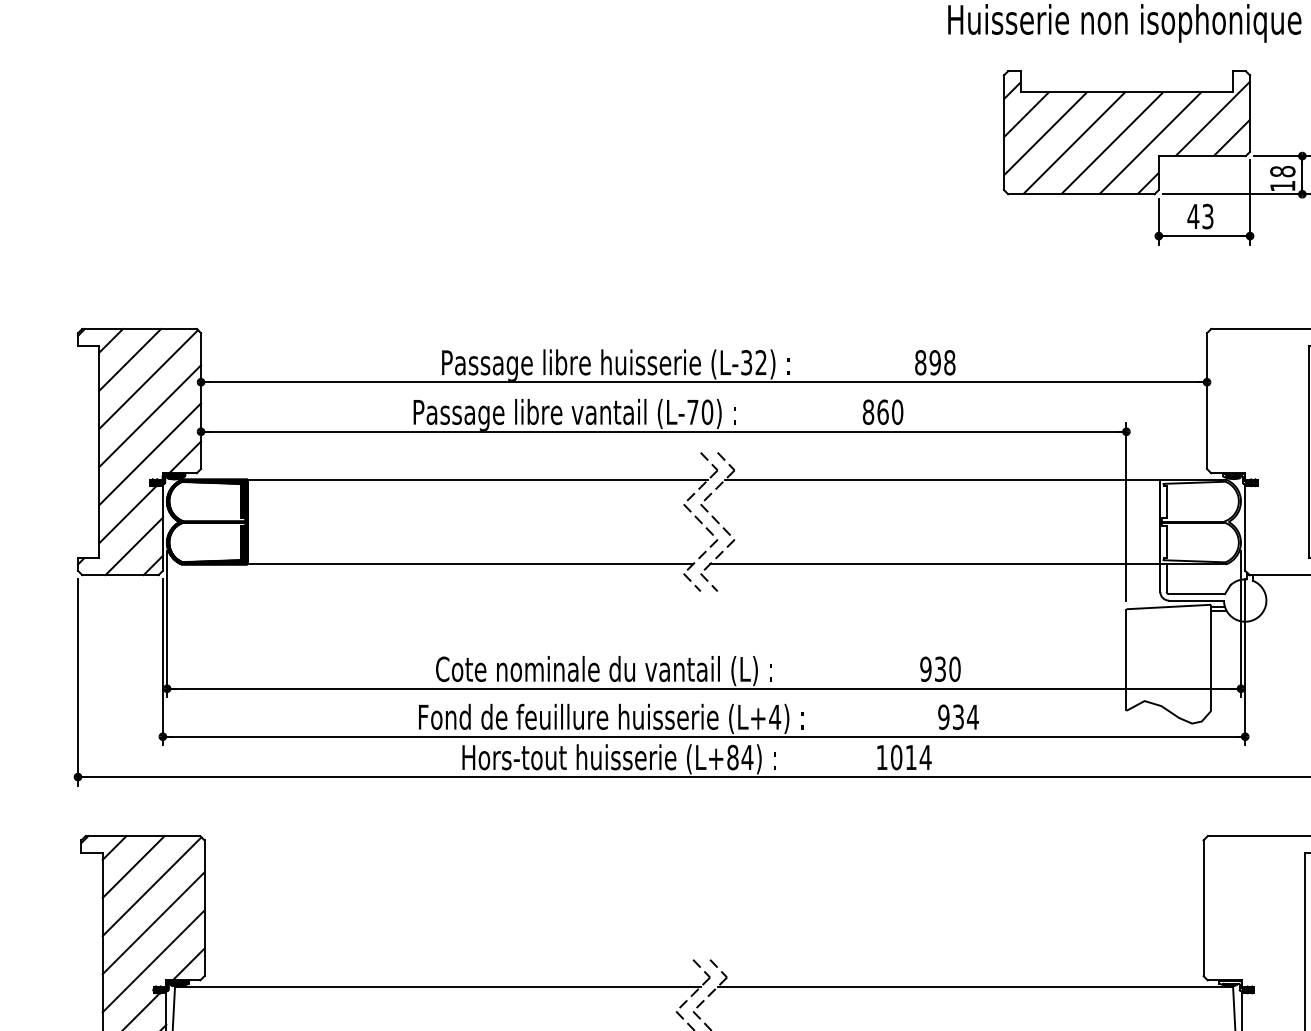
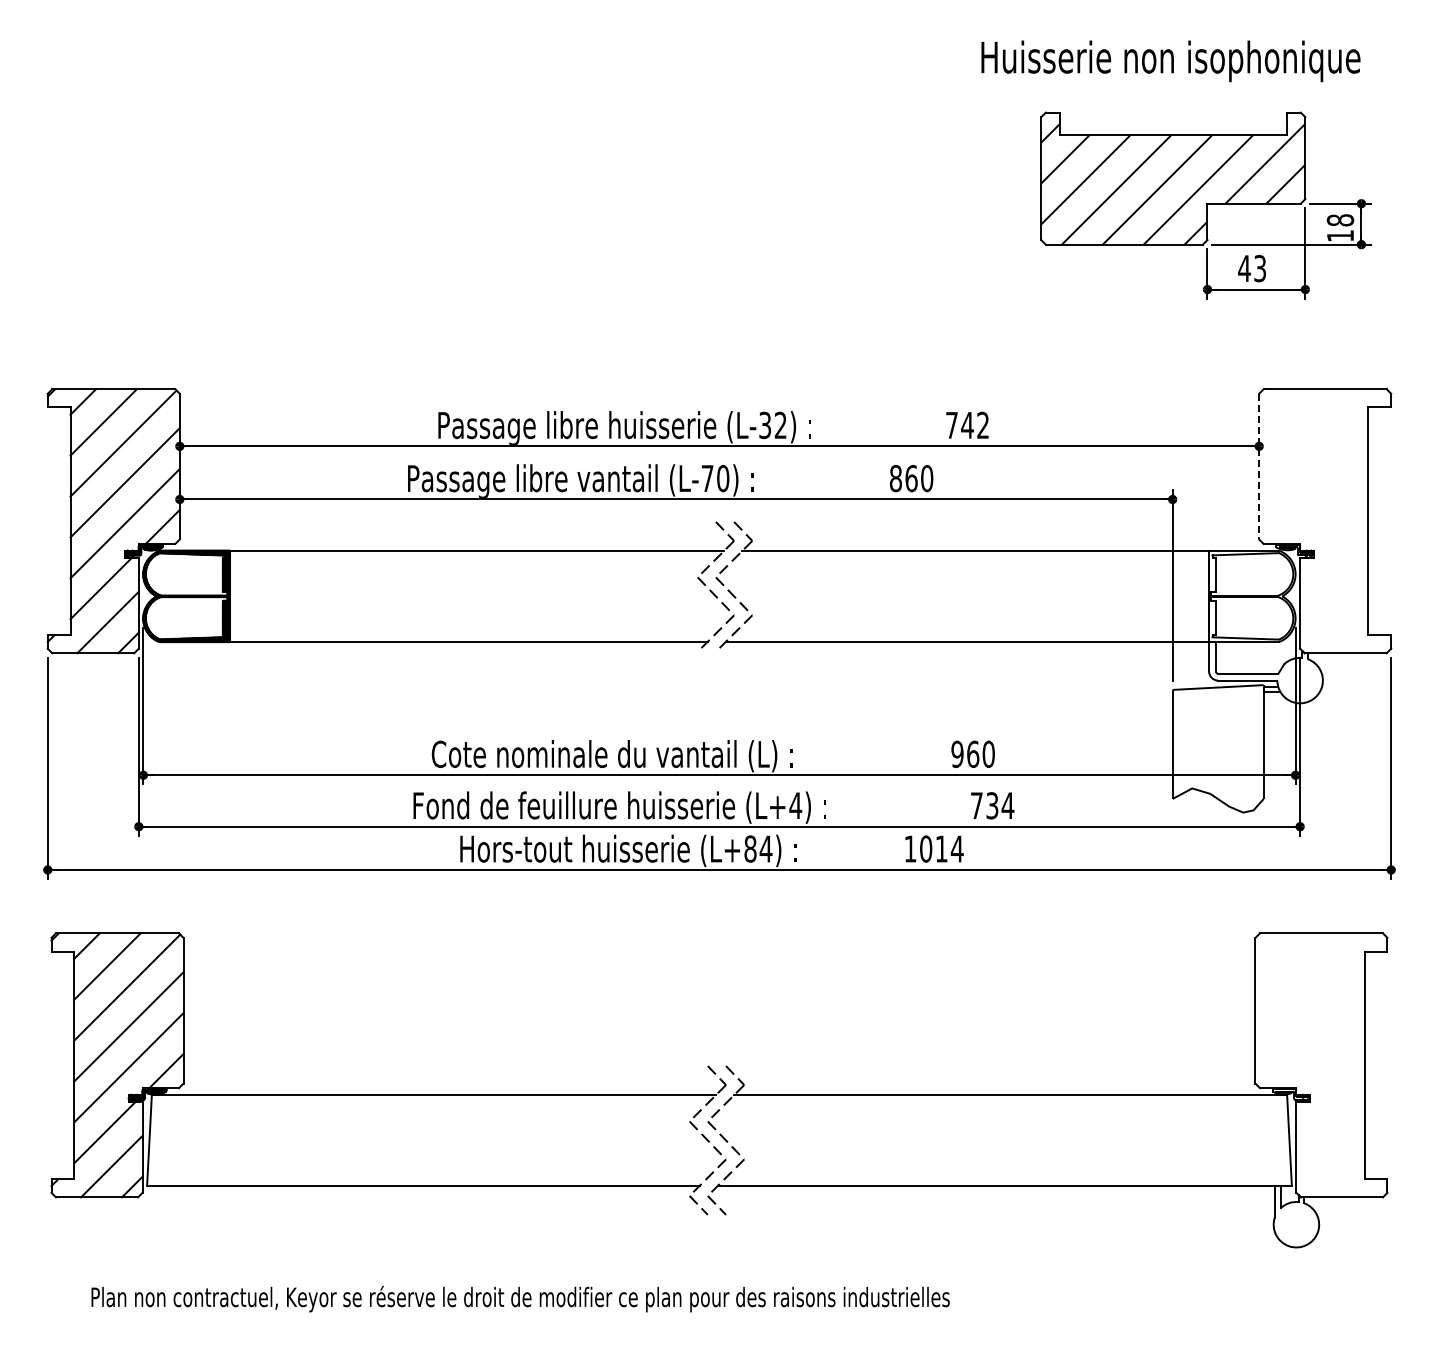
text: (935, 362) -> (967, 425), 898 -> 742
line: (1207, 401) -> (1259, 466), solid -> dashed
line: (691, 581) -> (706, 660), removed
line: (708, 581) -> (724, 660), removed
text: (940, 668) -> (973, 753), 930 -> 960
text: (943, 716) -> (976, 805), 934 -> 734

